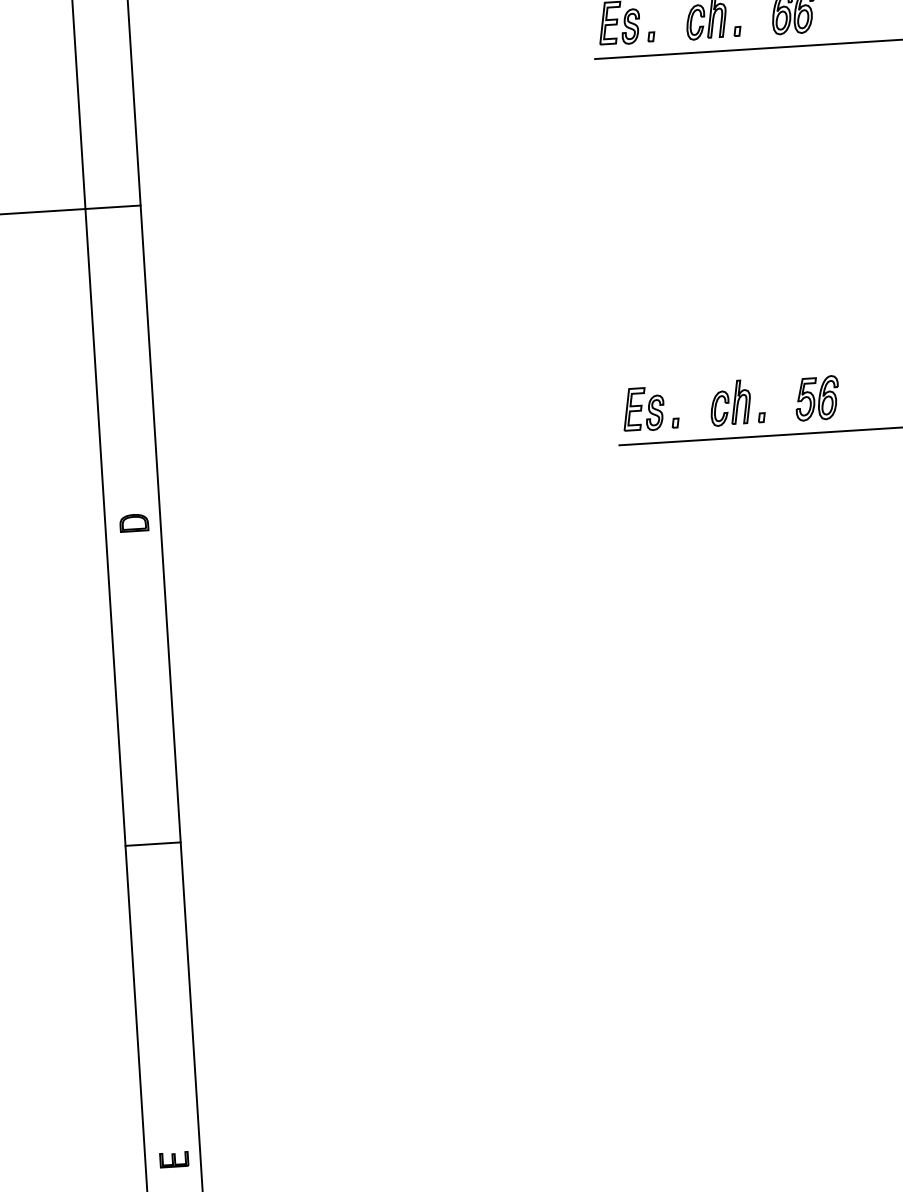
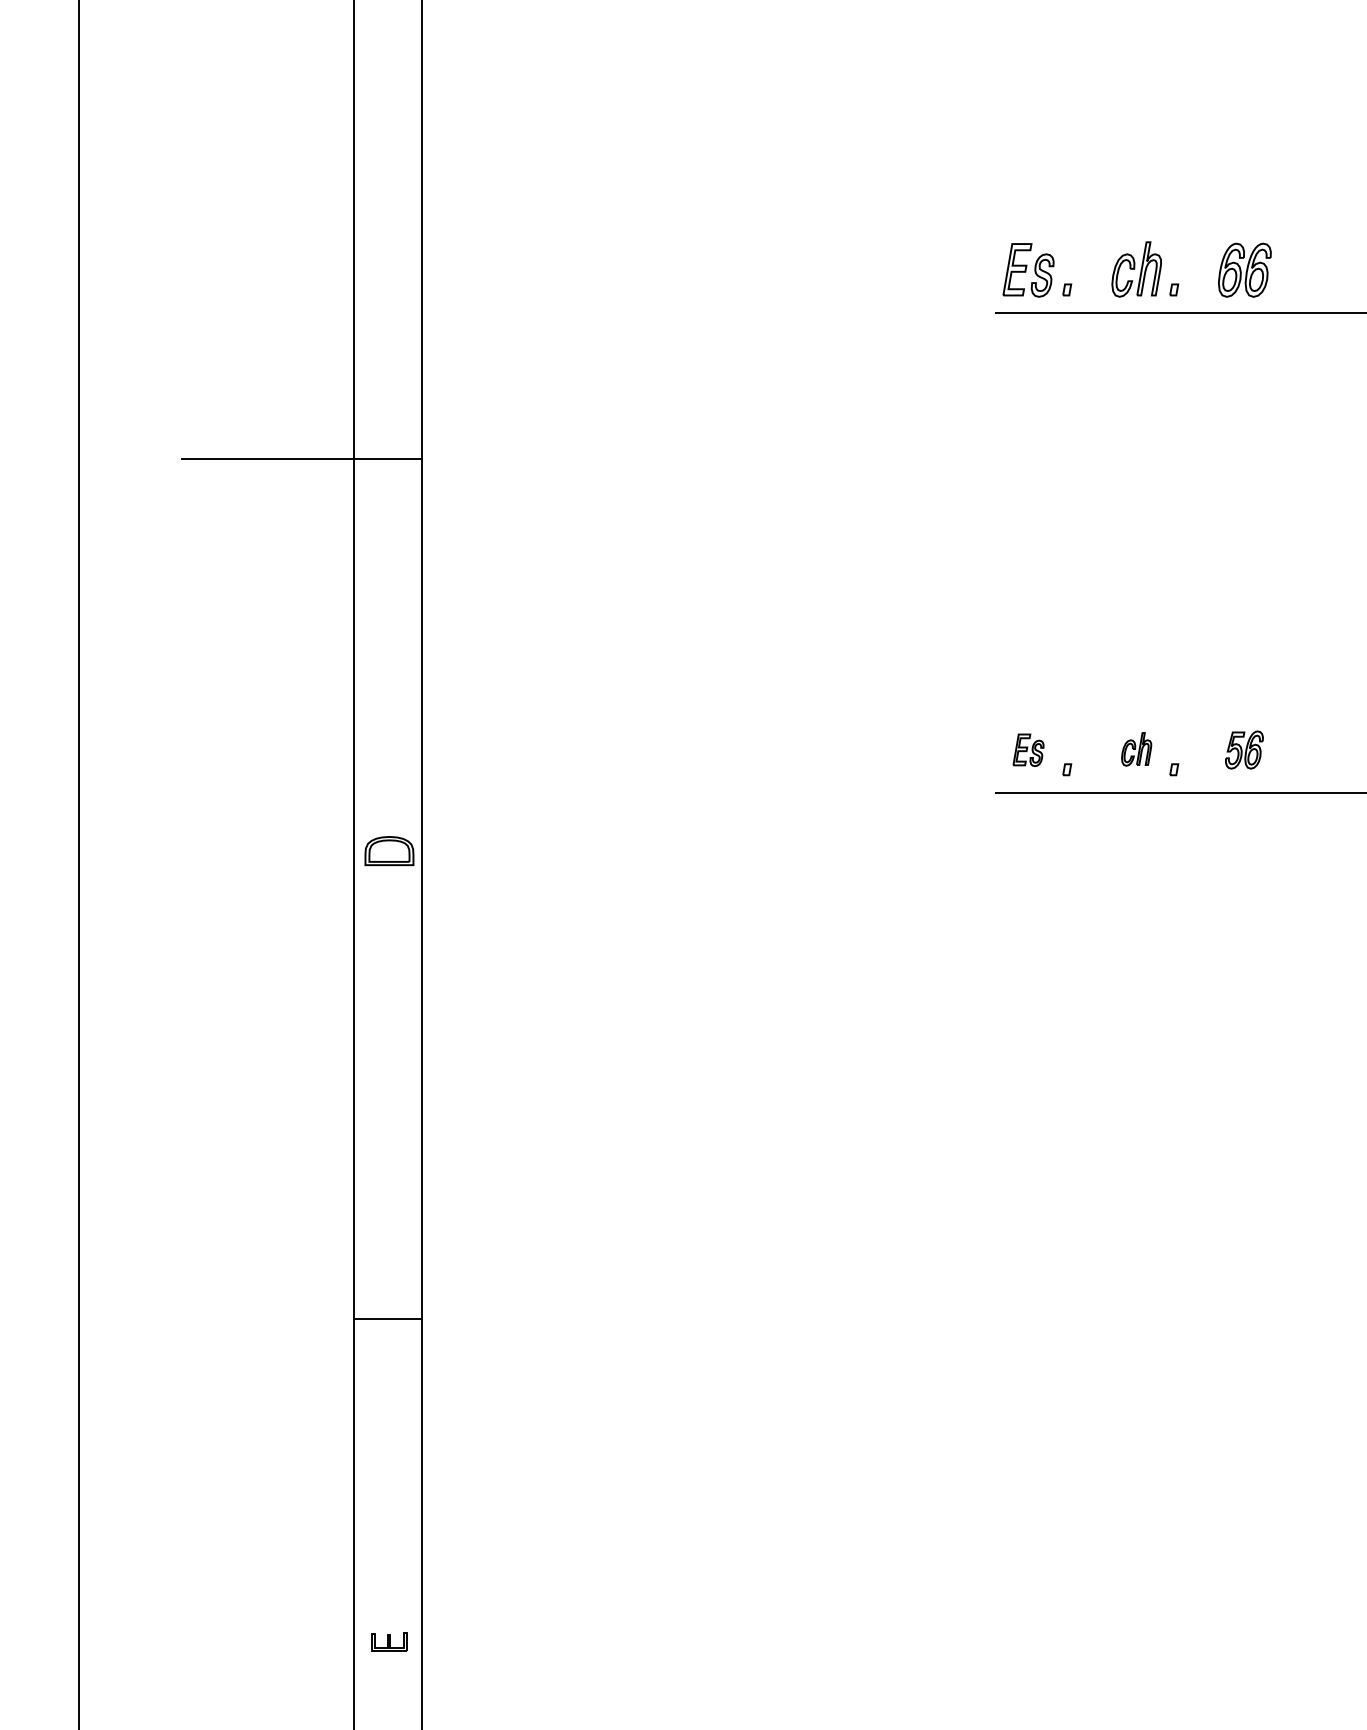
part: (817, 397) -> (1244, 749), size x0.7
part: (730, 403) -> (1136, 749), size x0.6
part: (643, 409) -> (1028, 750), size x0.6
part: (134, 523) -> (389, 851), size x1.4
line: (152, 843) -> (387, 1318), moved

